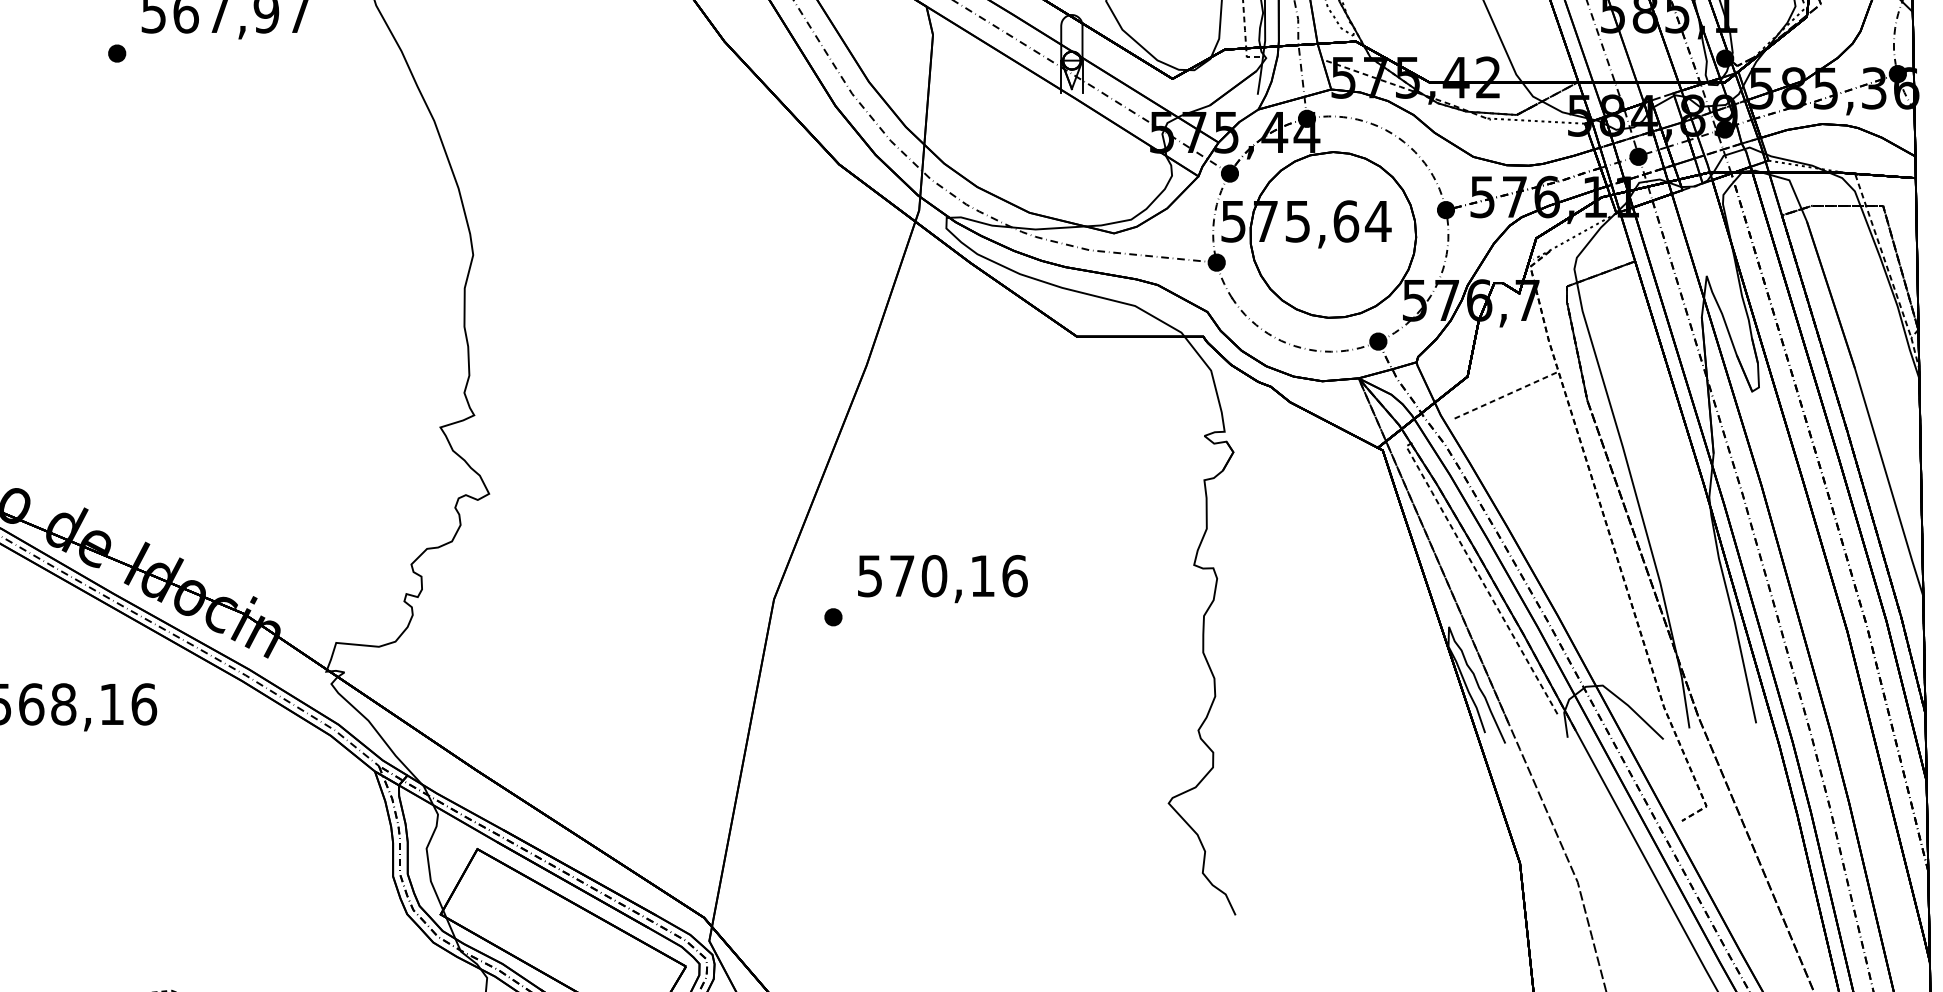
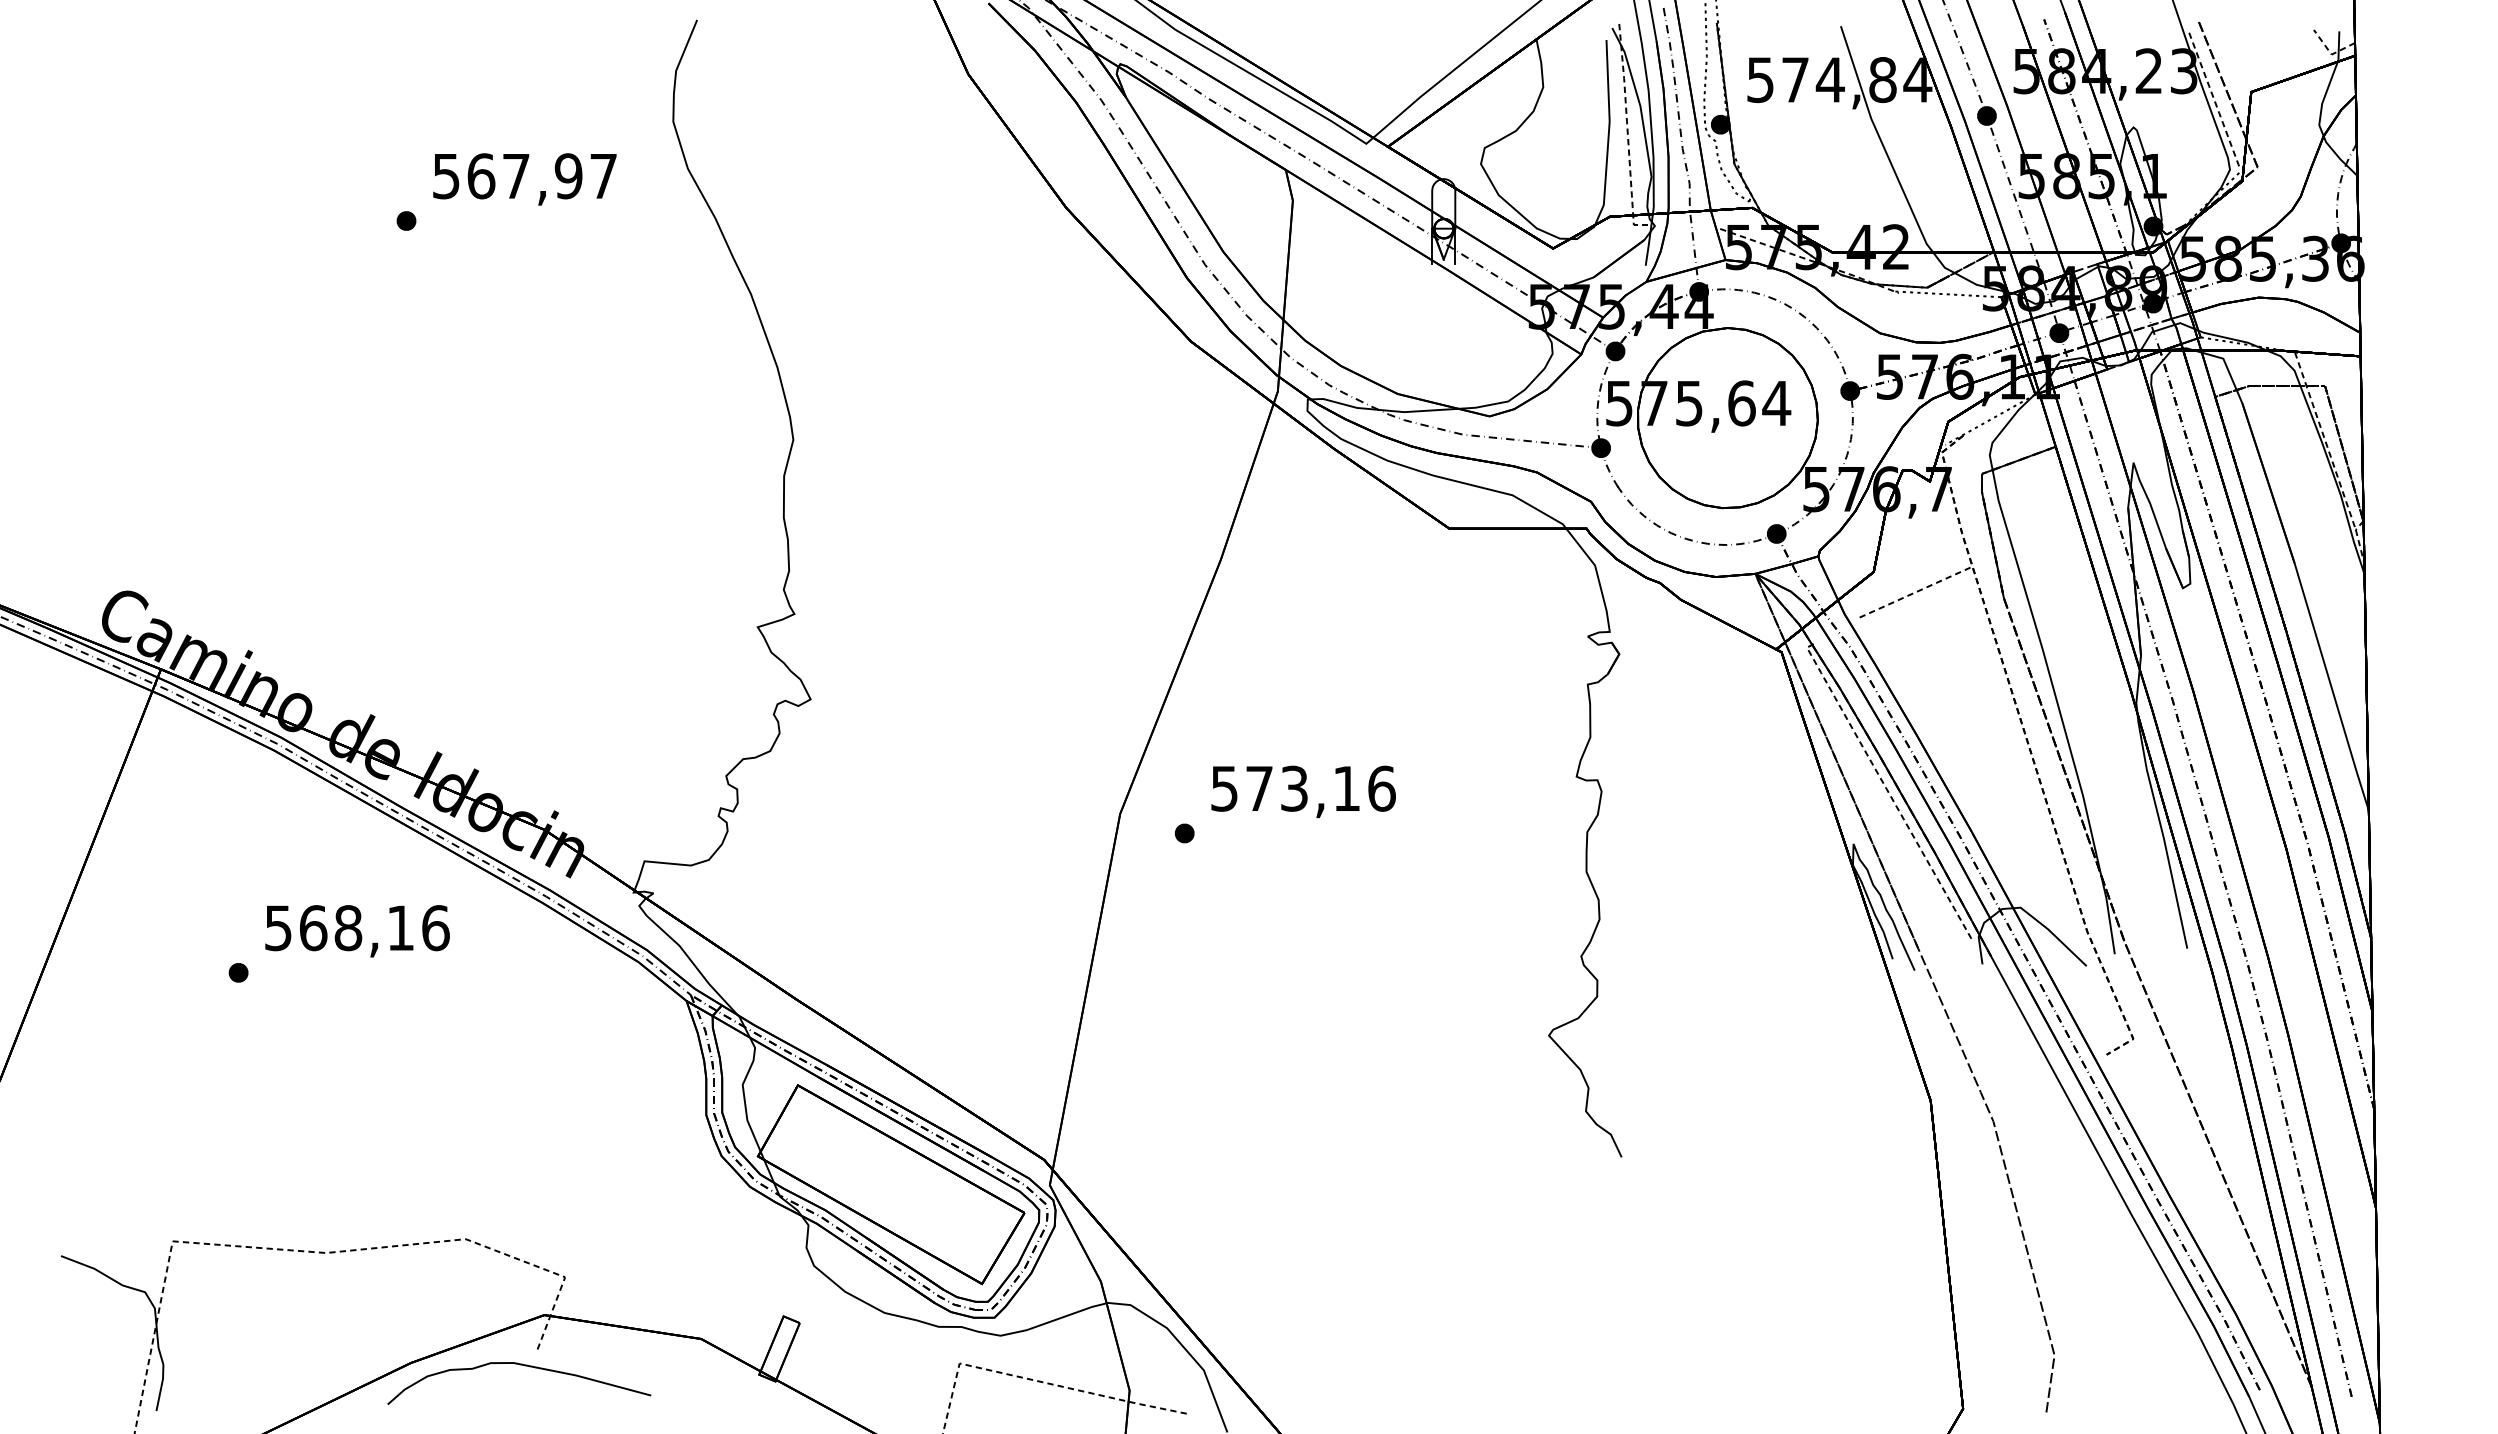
text: (934, 575) -> (1294, 788), 570,16 -> 573,16

